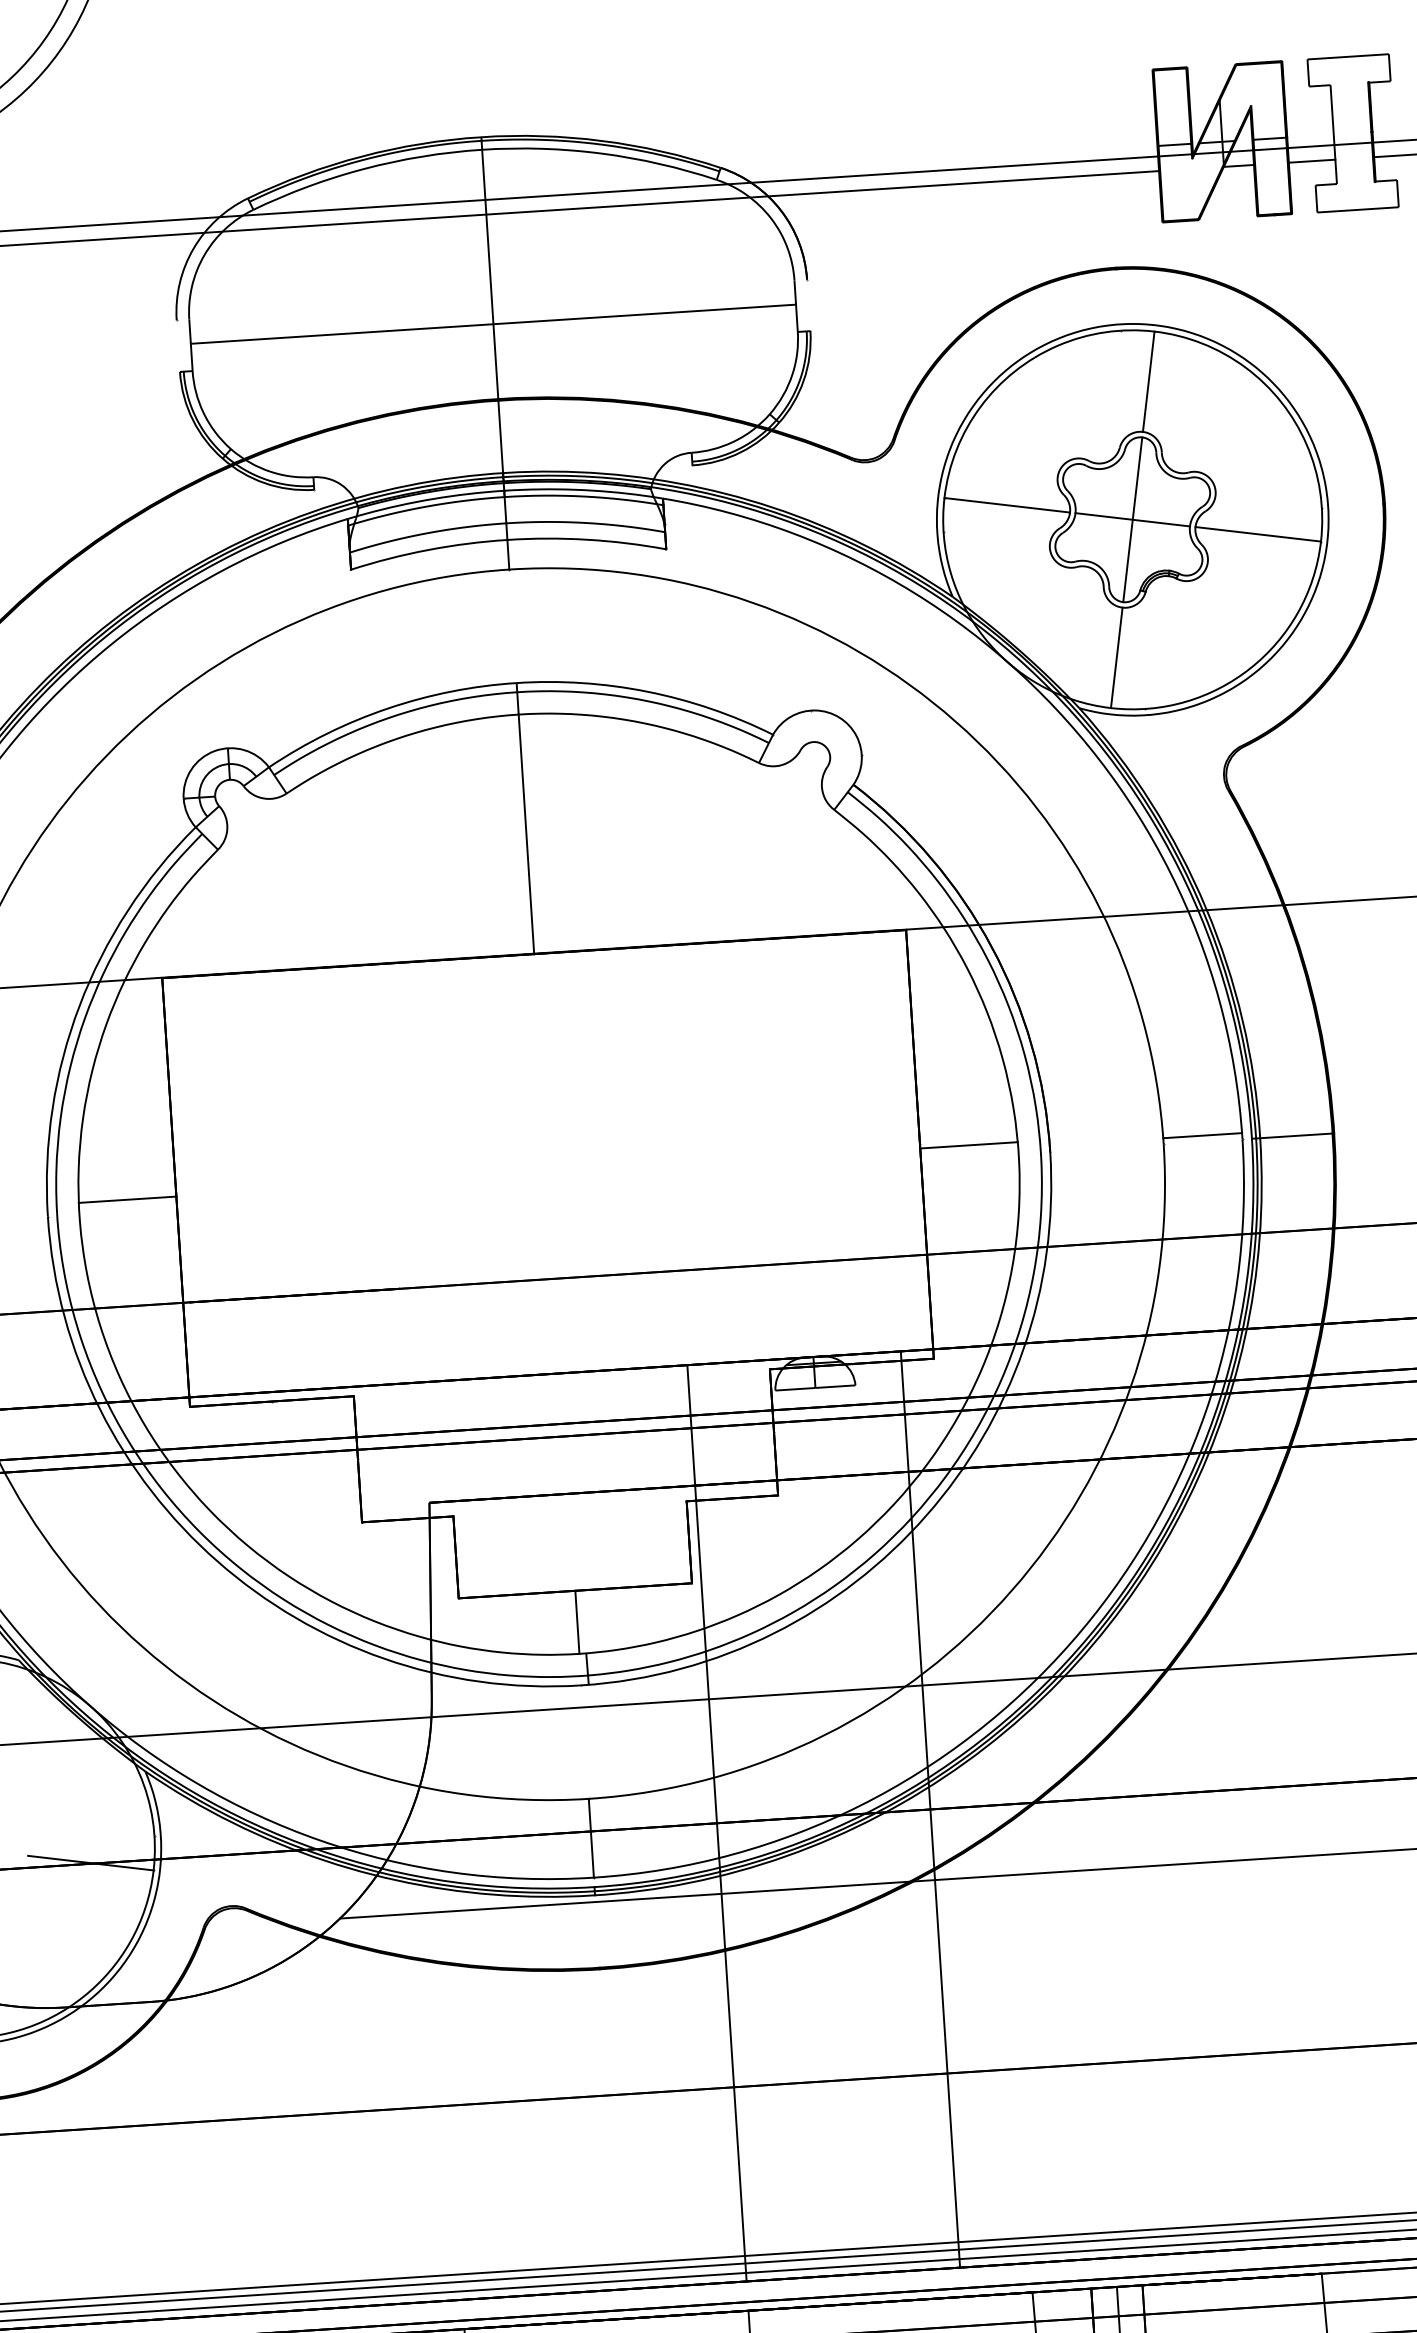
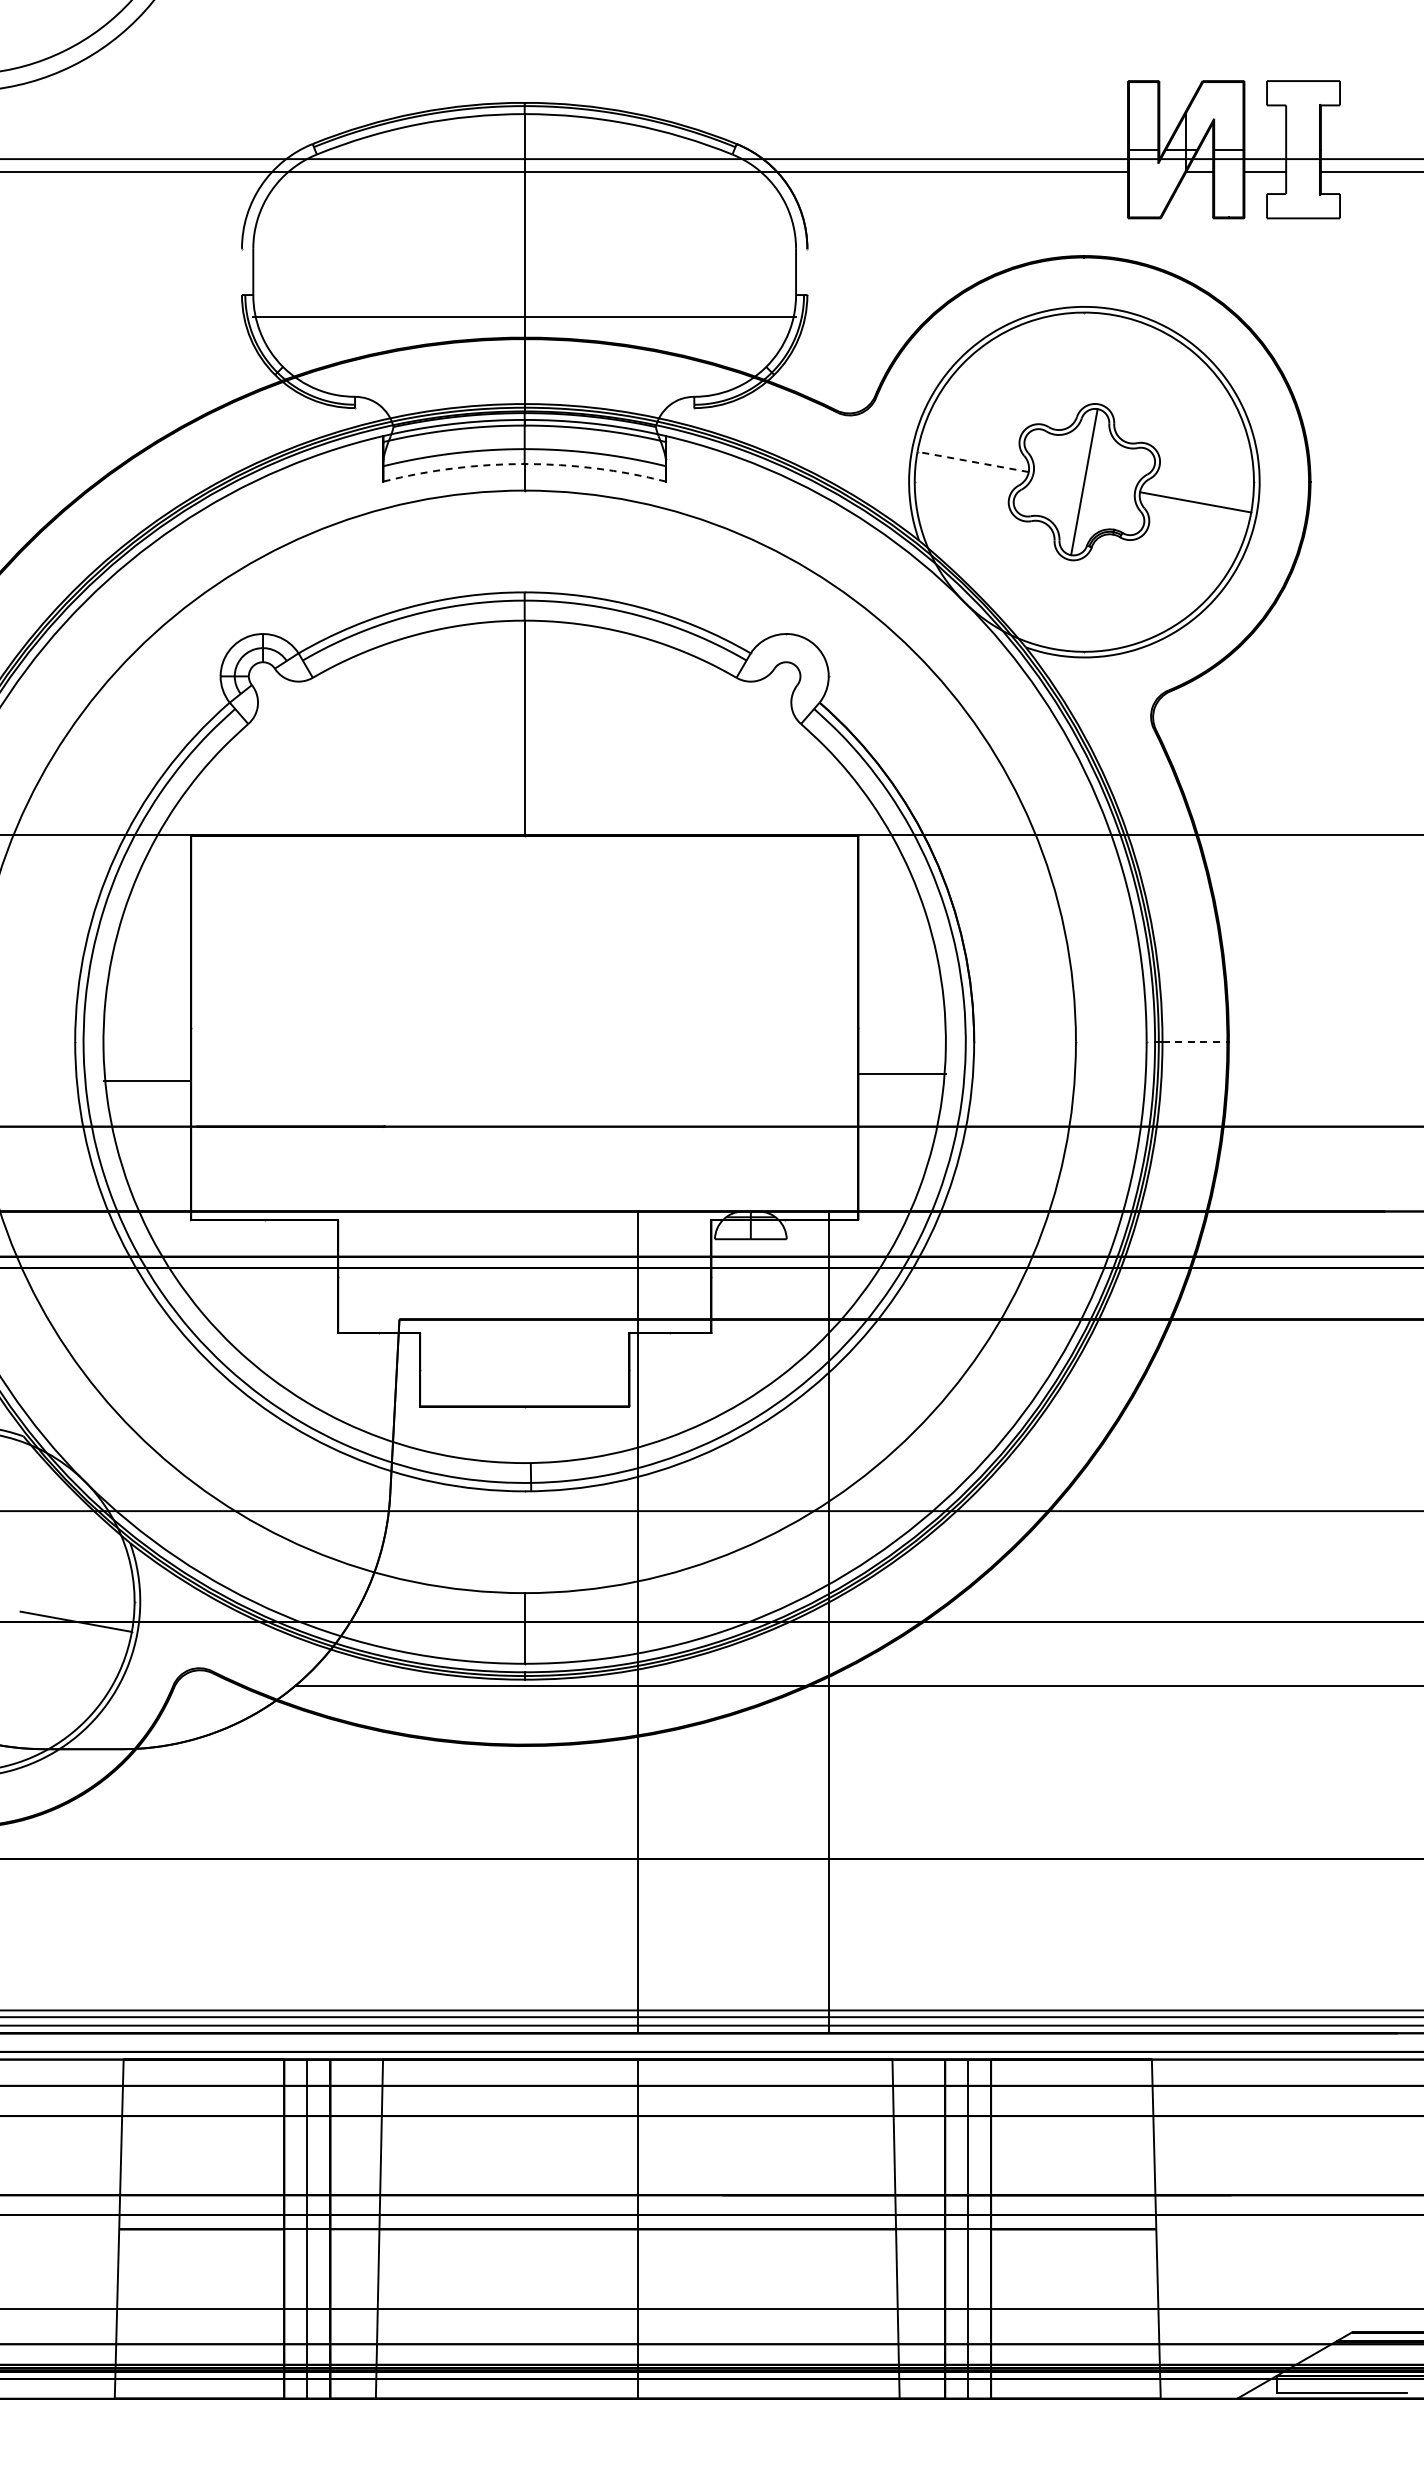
line: (493, 324) -> (524, 316), moved
line: (1148, 381) -> (1106, 359), removed
line: (1007, 504) -> (973, 461), solid -> dashed
line: (1132, 519) -> (1084, 481), removed
arc: (507, 540) -> (524, 464), solid -> dashed
line: (1117, 657) -> (1062, 604), removed
line: (1201, 1135) -> (1110, 1036), removed
line: (1296, 1135) -> (1195, 1041), solid -> dashed
line: (968, 1145) -> (901, 1074), moved
line: (127, 1199) -> (147, 1081), moved
line: (577, 1621) -> (524, 1434), removed

